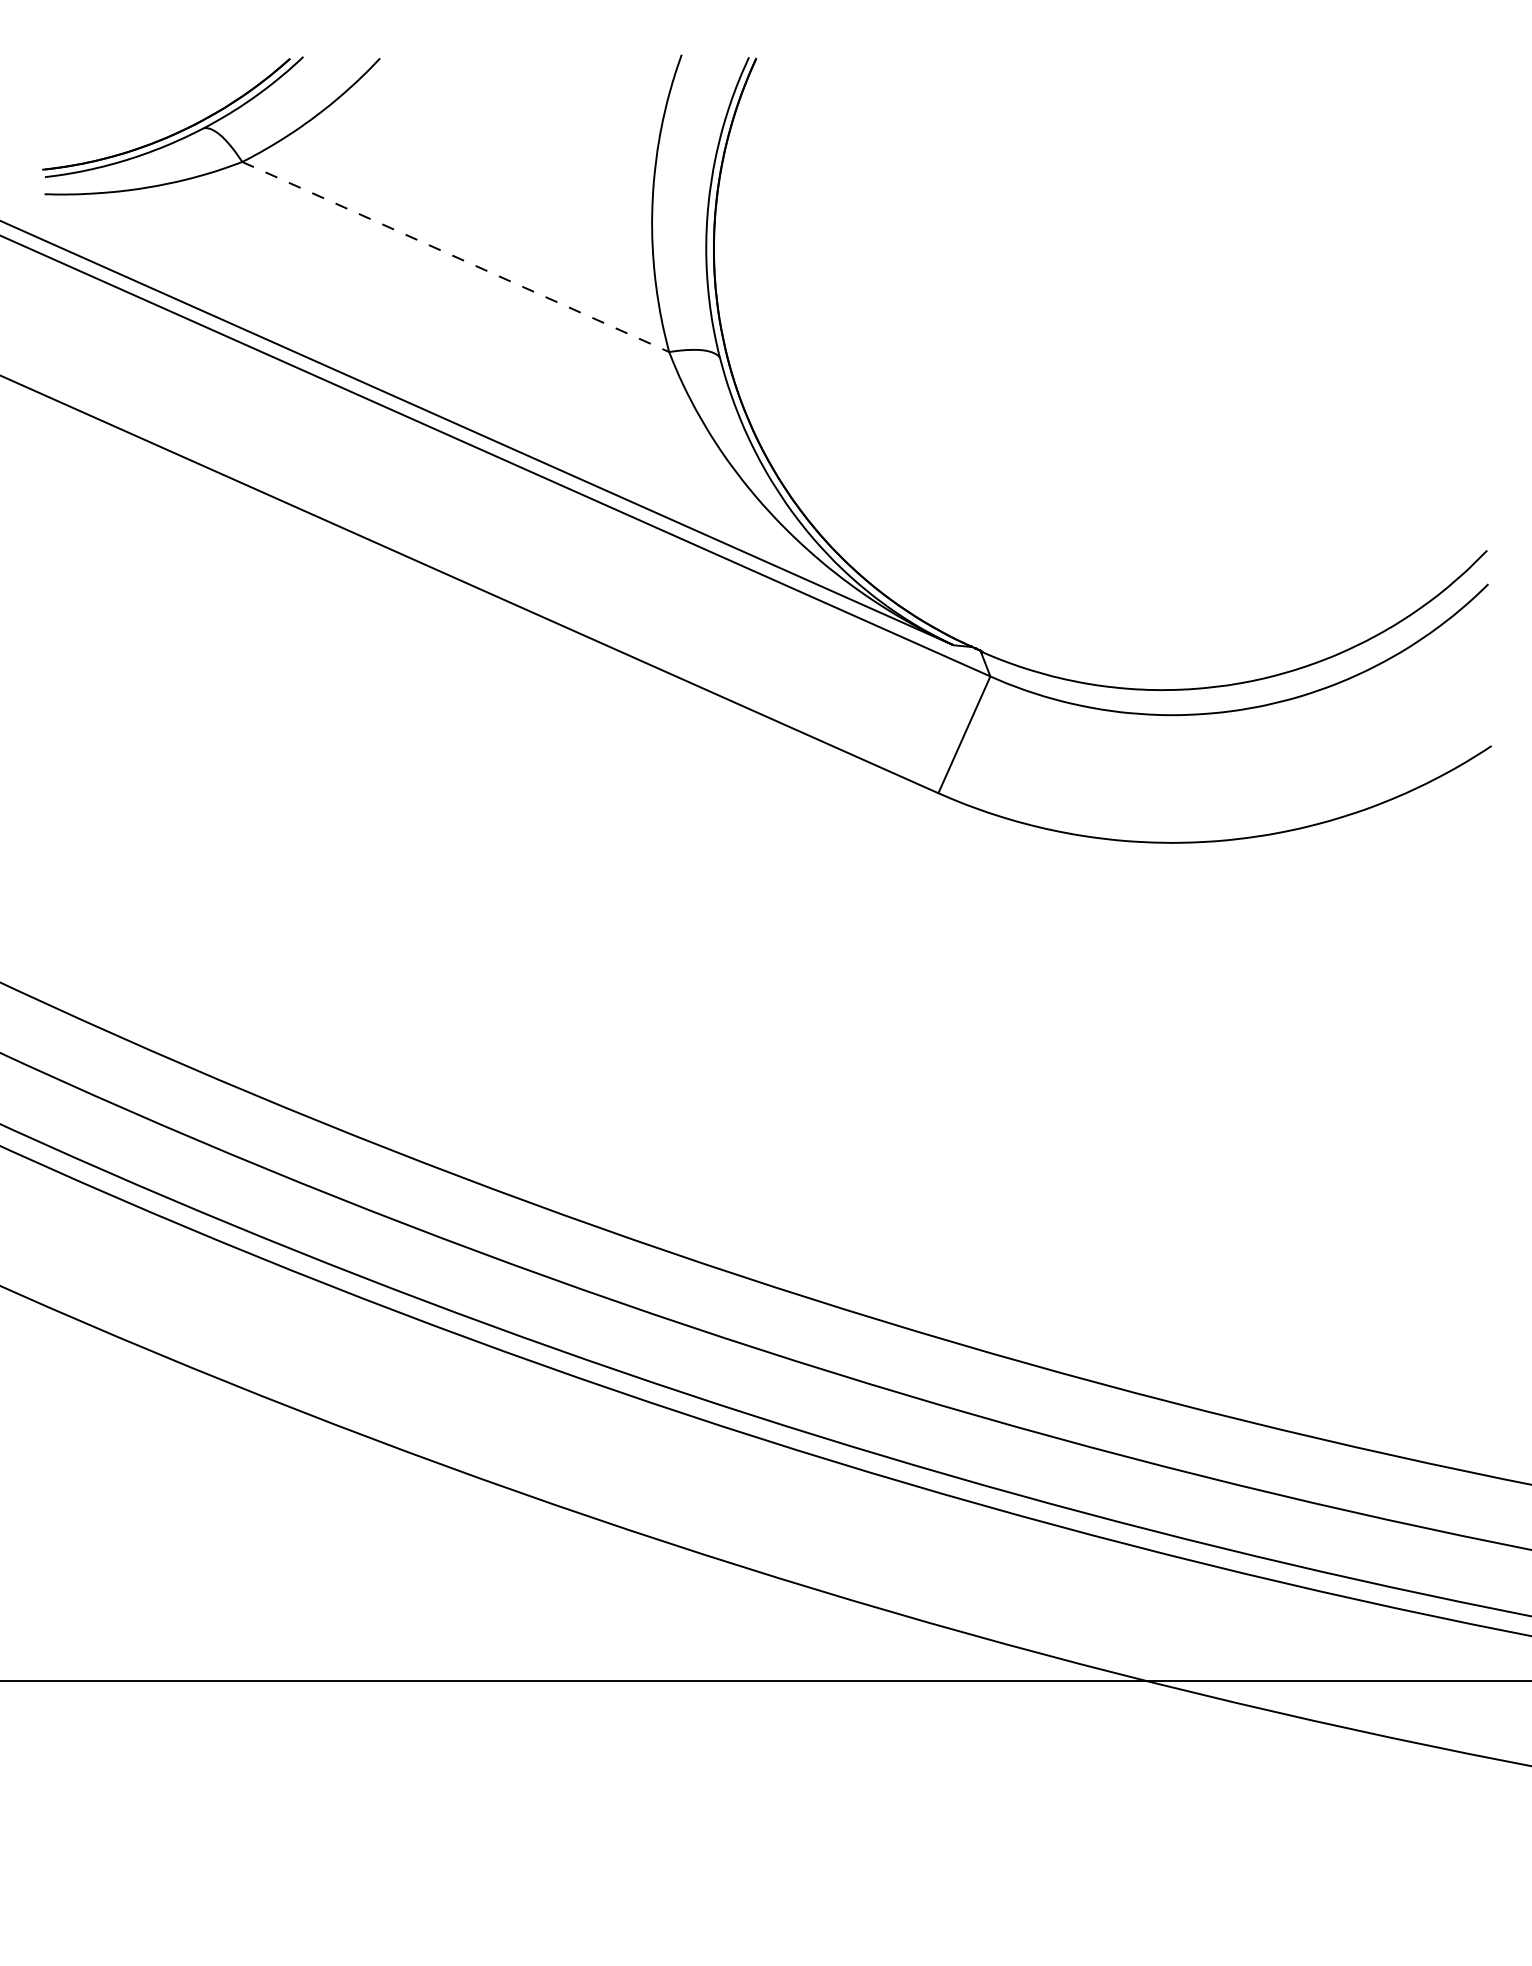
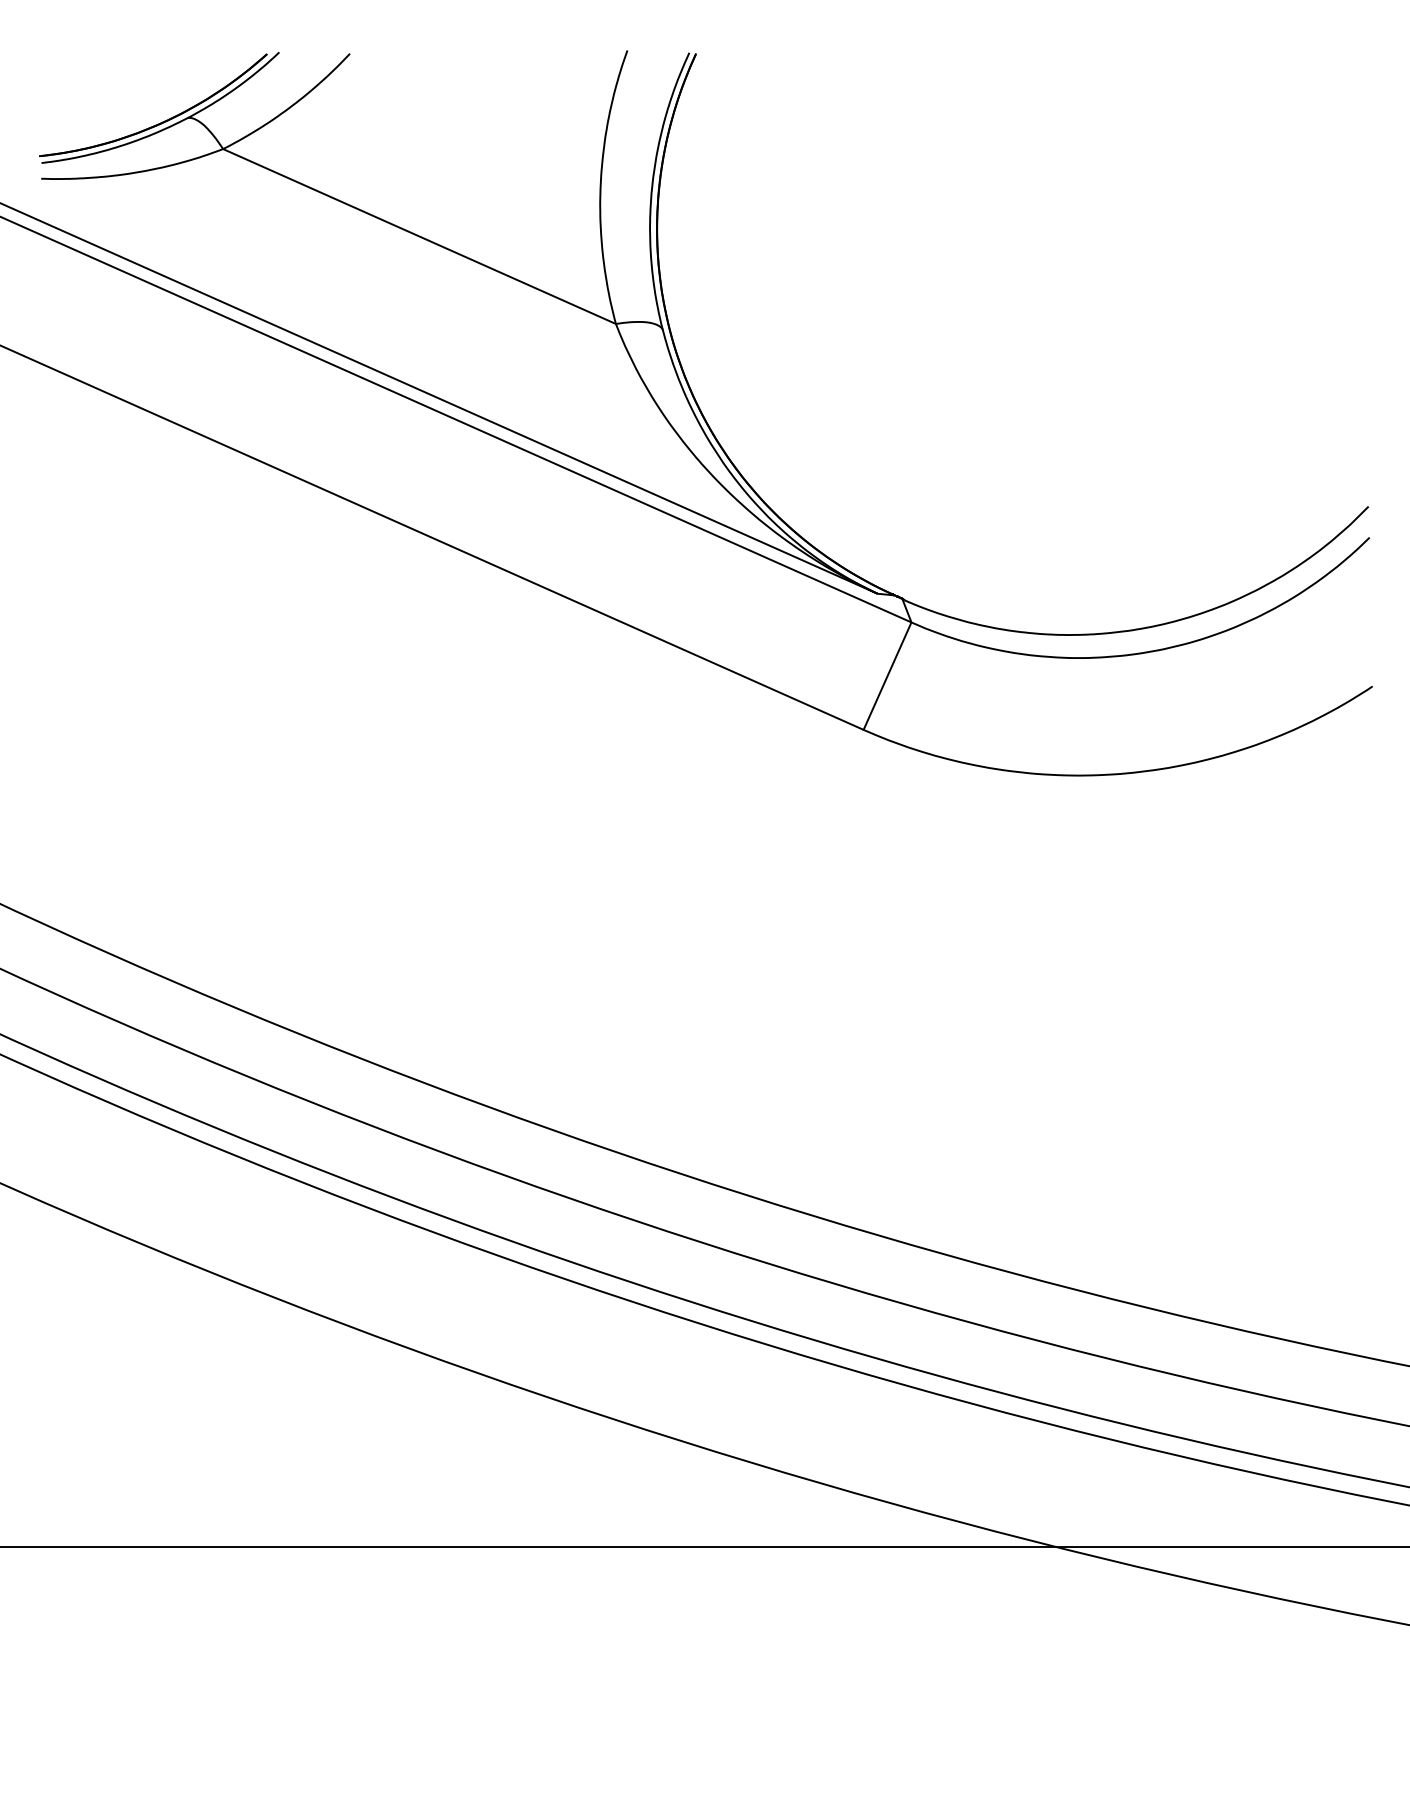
line: (455, 257) -> (419, 236), dashed -> solid

